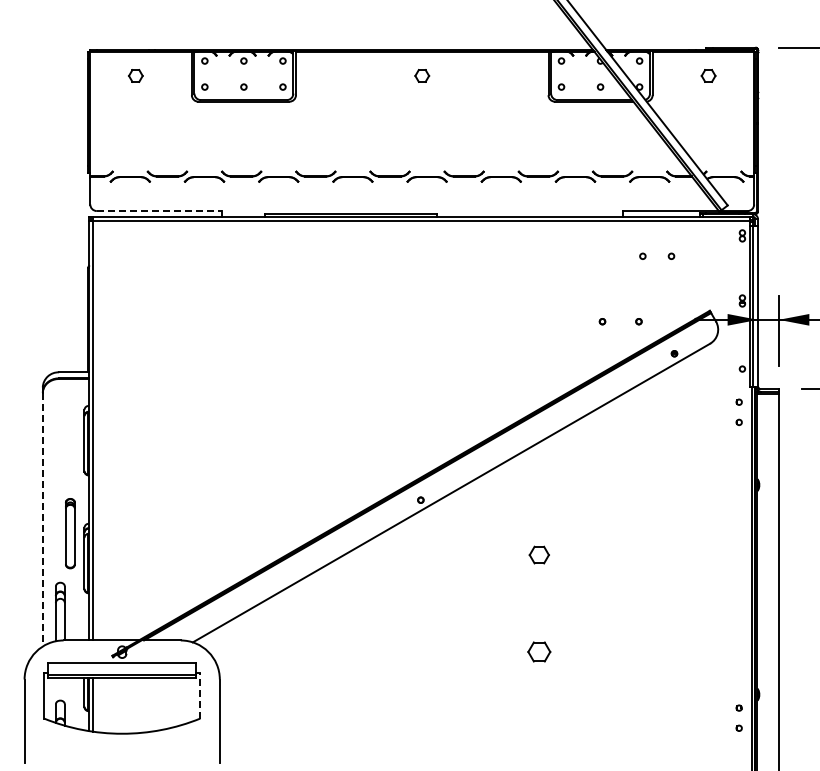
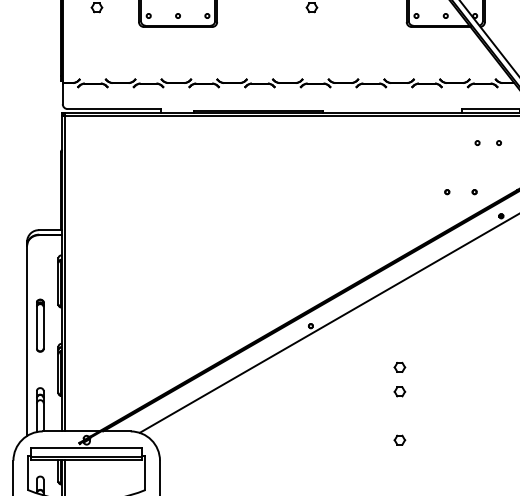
line: (159, 211) -> (114, 109), dashed -> solid
line: (42, 519) -> (26, 340), dashed -> solid
part: (70, 533) -> (40, 325), moved
part: (539, 555) -> (399, 367), size x0.71
part: (539, 587) -> (399, 391), added
part: (539, 652) -> (399, 440), size x0.62
line: (200, 695) -> (145, 472), dashed -> solid

